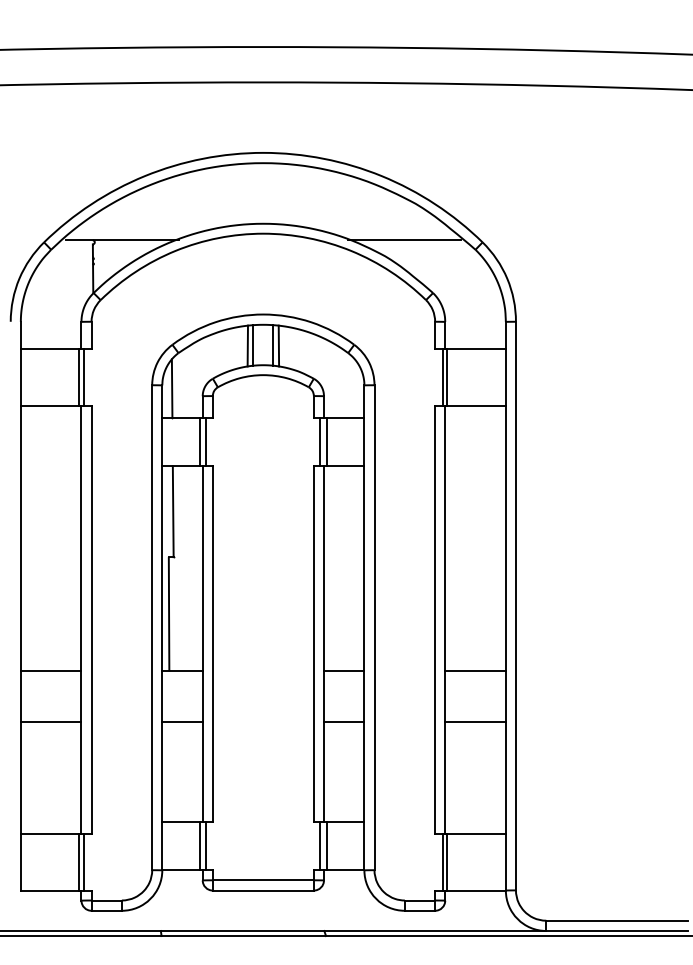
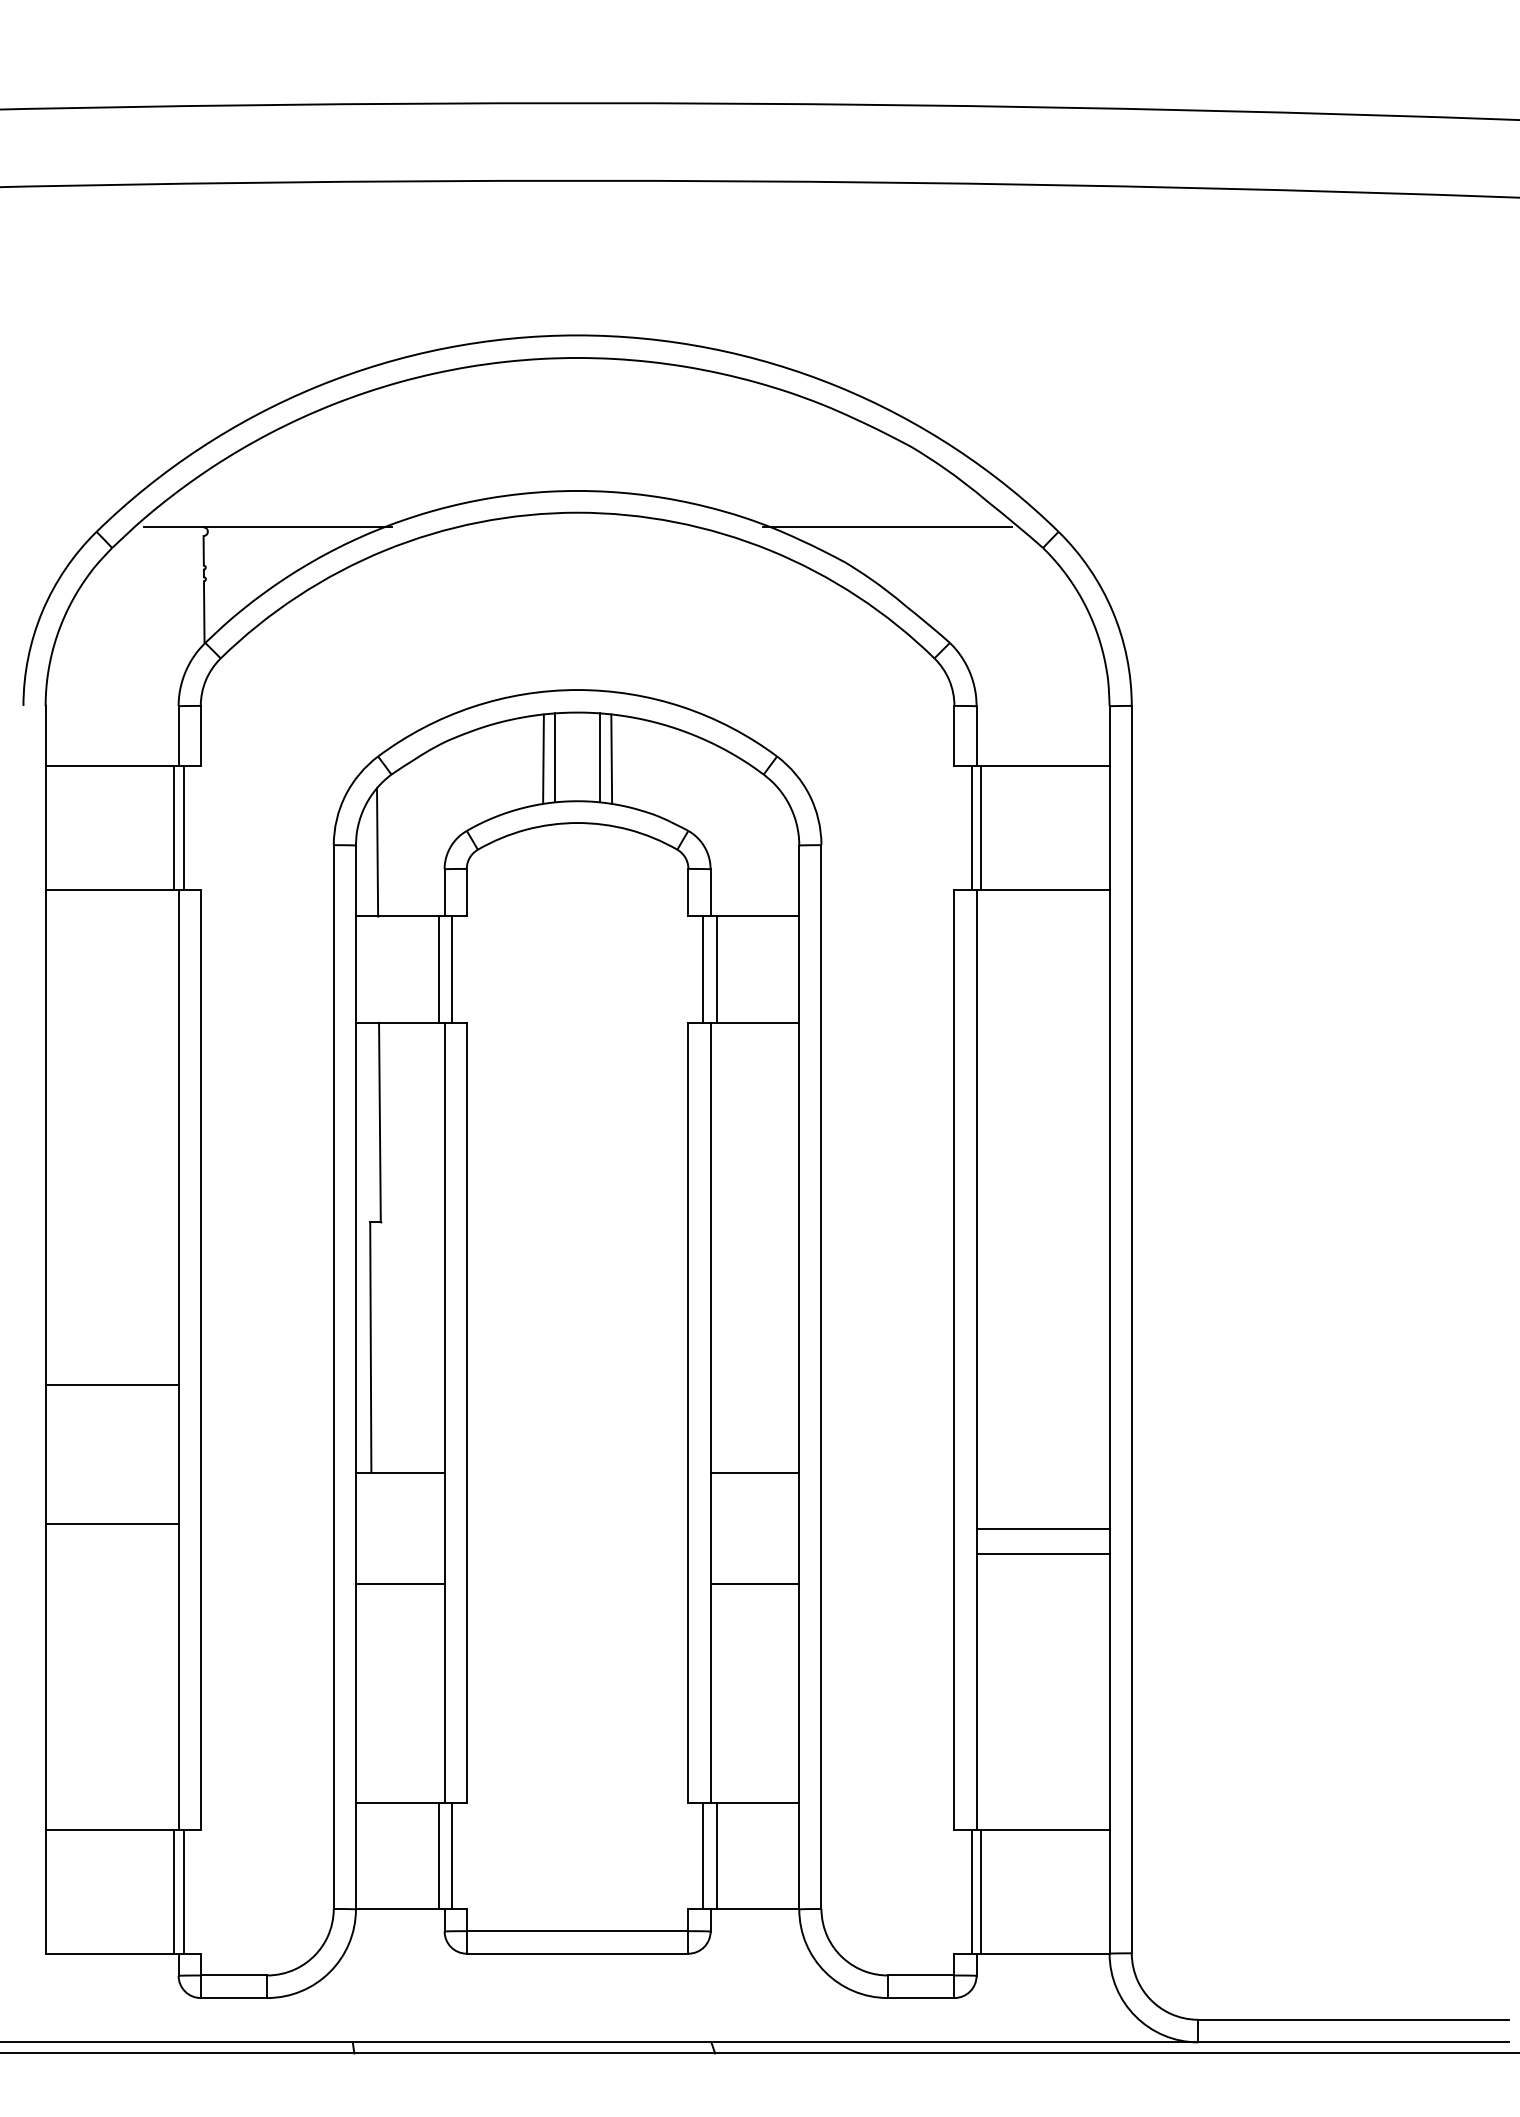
line: (50, 671) -> (110, 1385), moved
line: (475, 671) -> (1042, 1554), moved
line: (50, 721) -> (110, 1523), moved
line: (475, 721) -> (1042, 1527), moved

